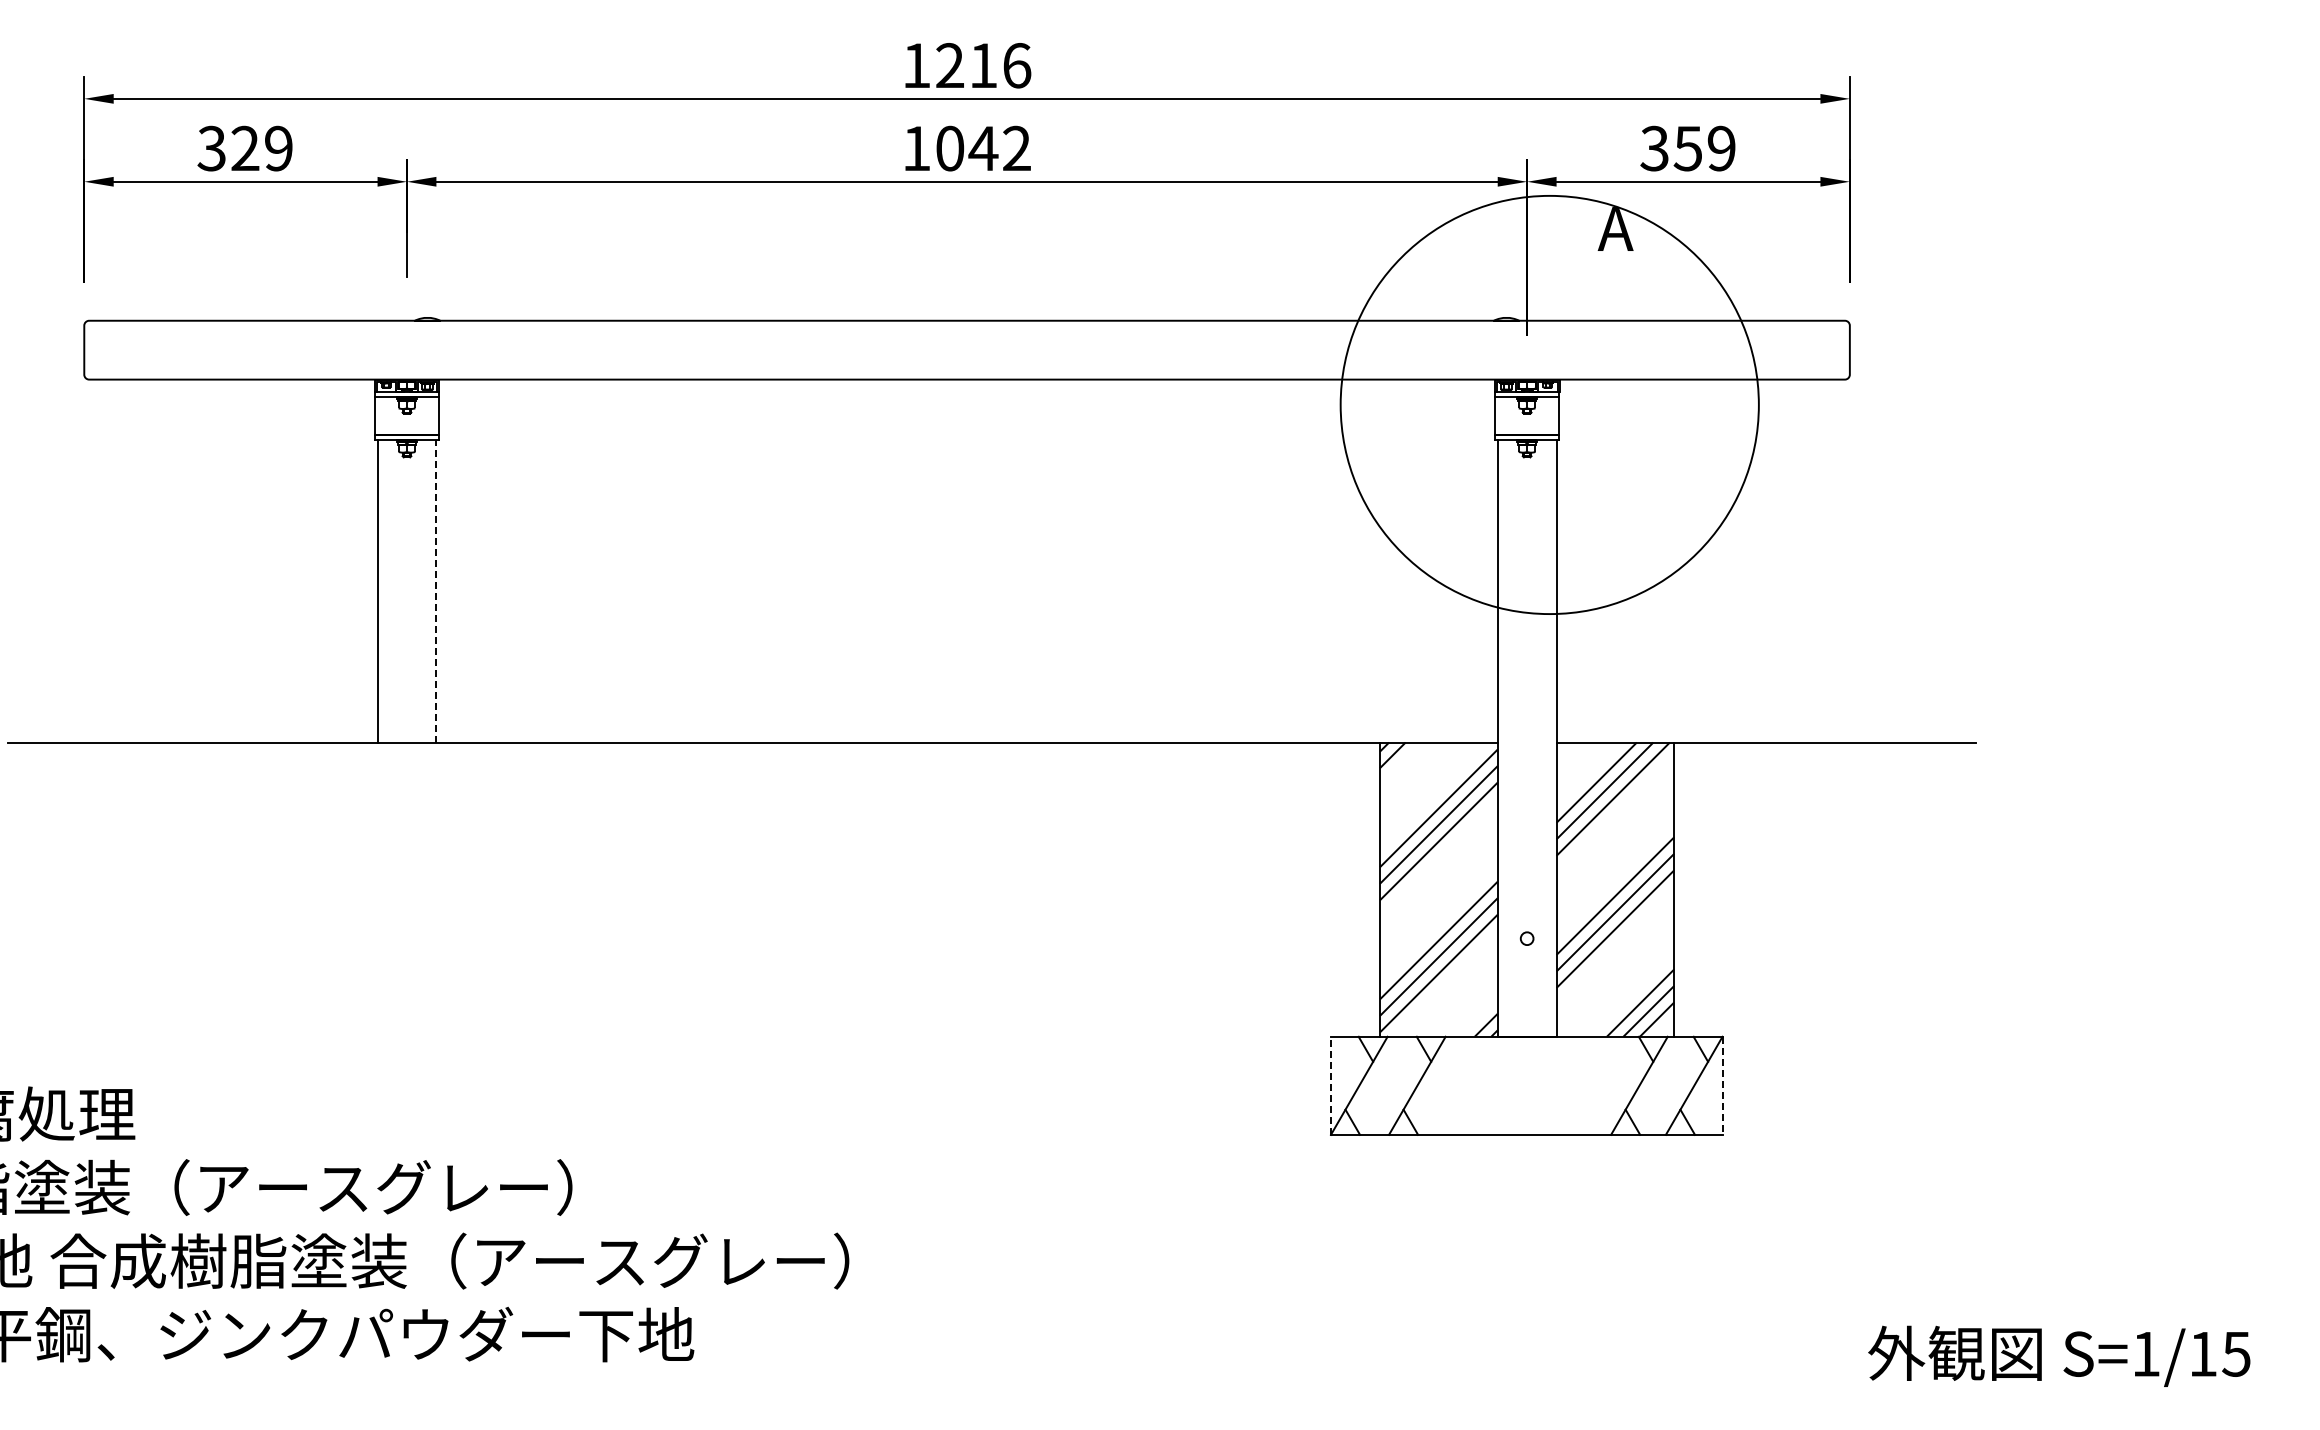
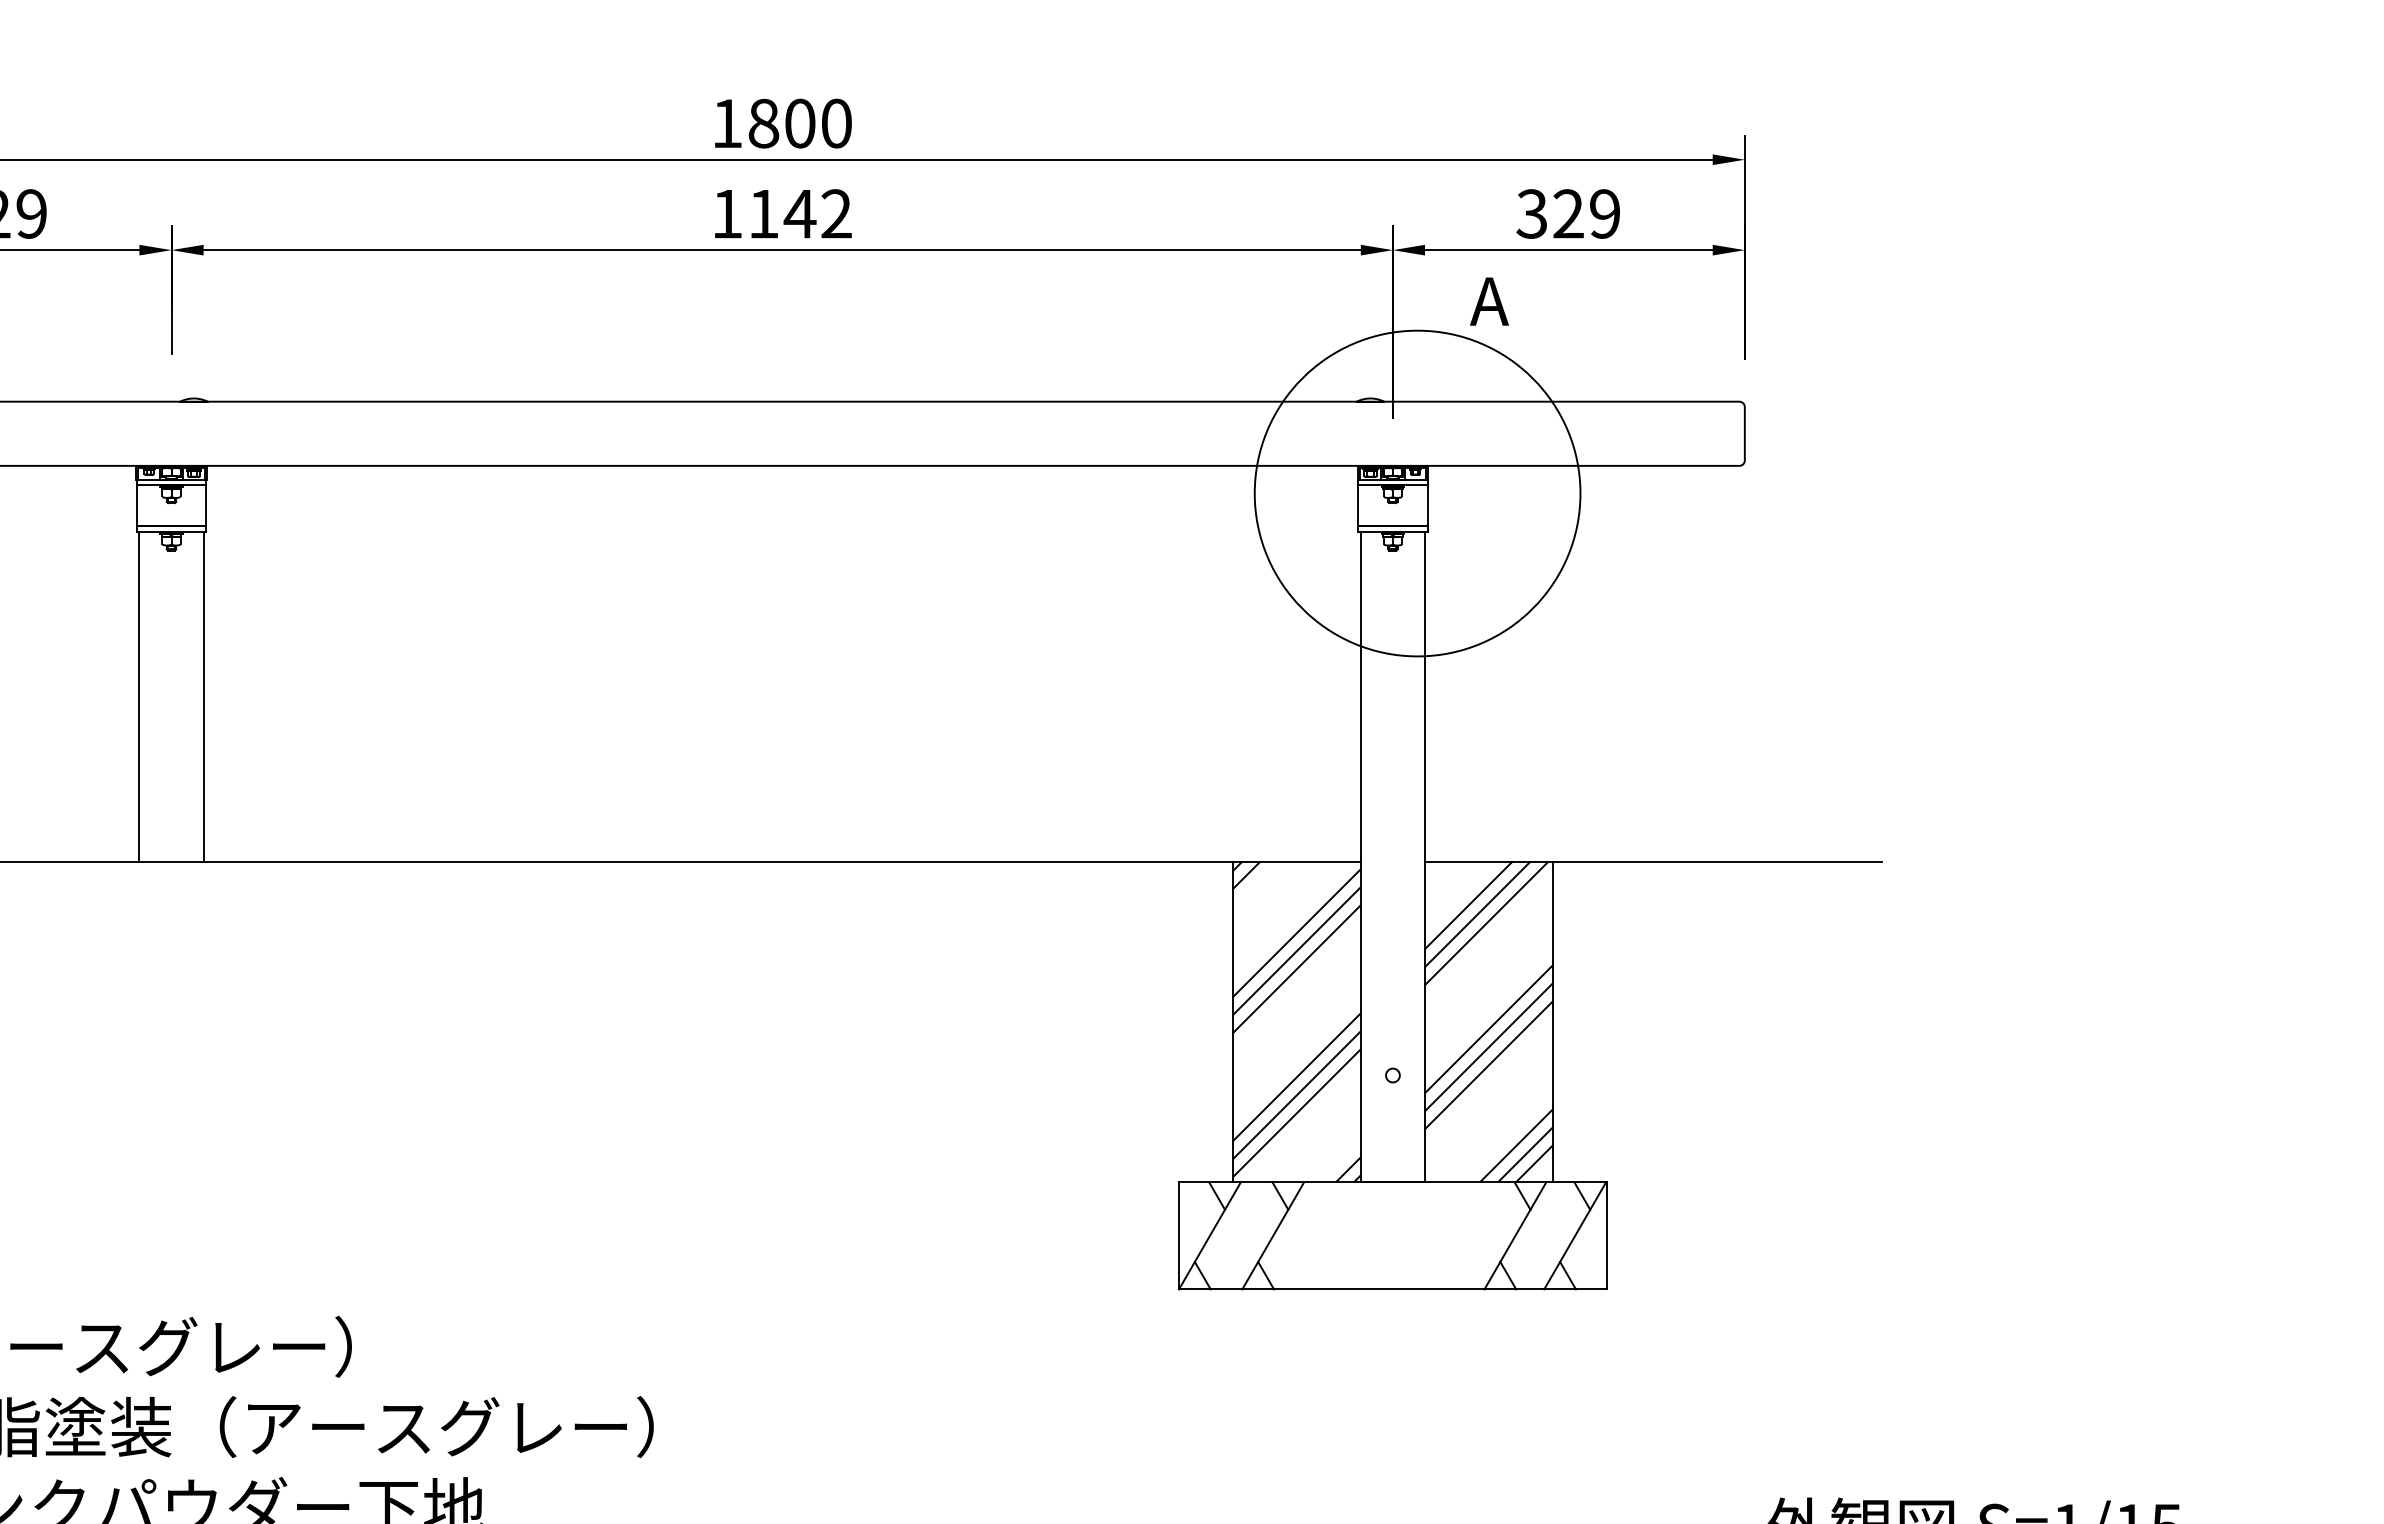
text: (983, 65) -> (800, 123), 1216 -> 1800
text: (950, 148) -> (764, 213), 1042 -> 1142
text: (1687, 148) -> (1567, 213), 359 -> 329
circle: (1549, 404) -> (1417, 493), size x0.71
line: (436, 590) -> (203, 695), dashed -> solid
line: (1330, 1085) -> (1178, 1235), dashed -> solid
line: (1723, 1086) -> (1607, 1236), dashed -> solid

